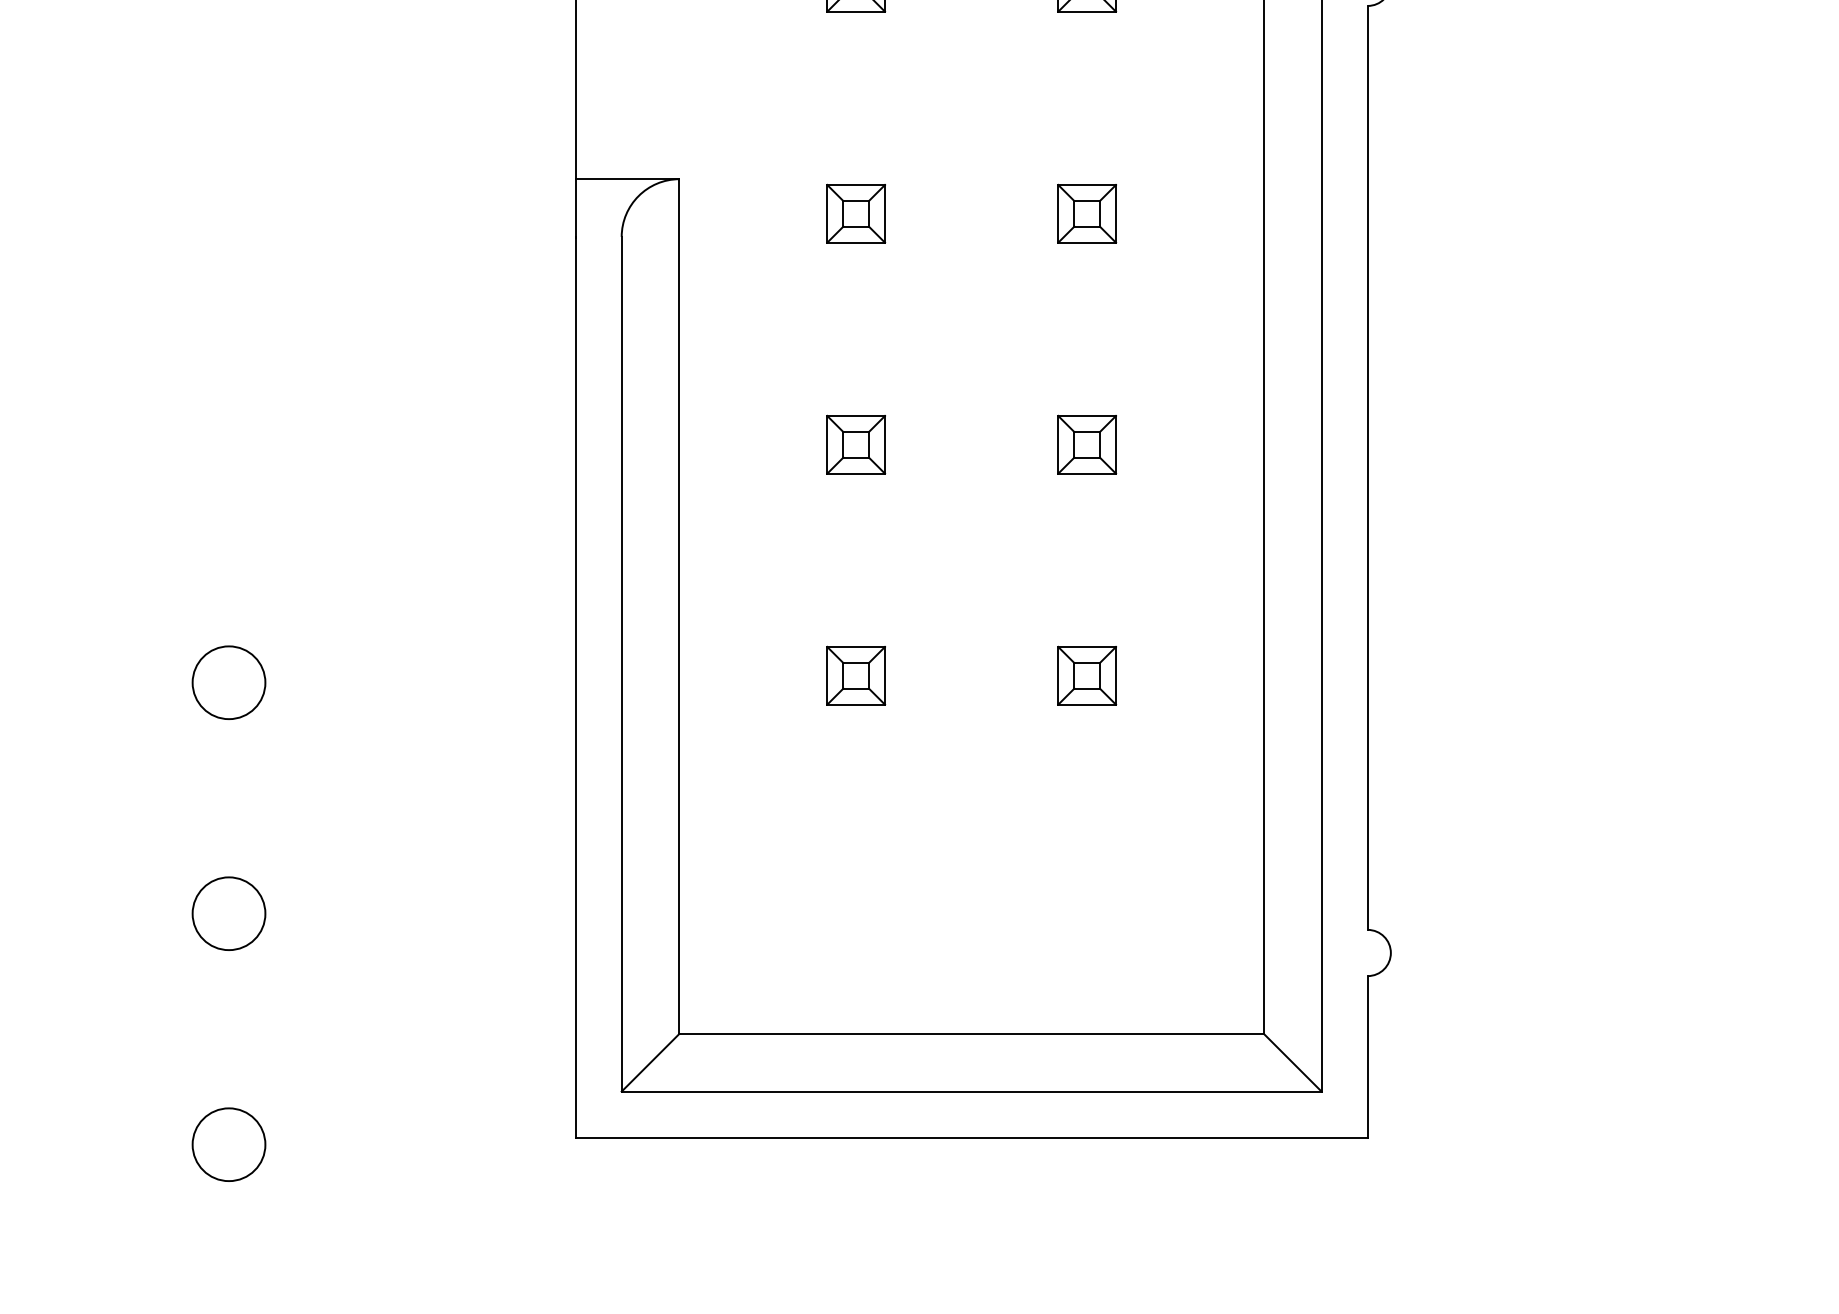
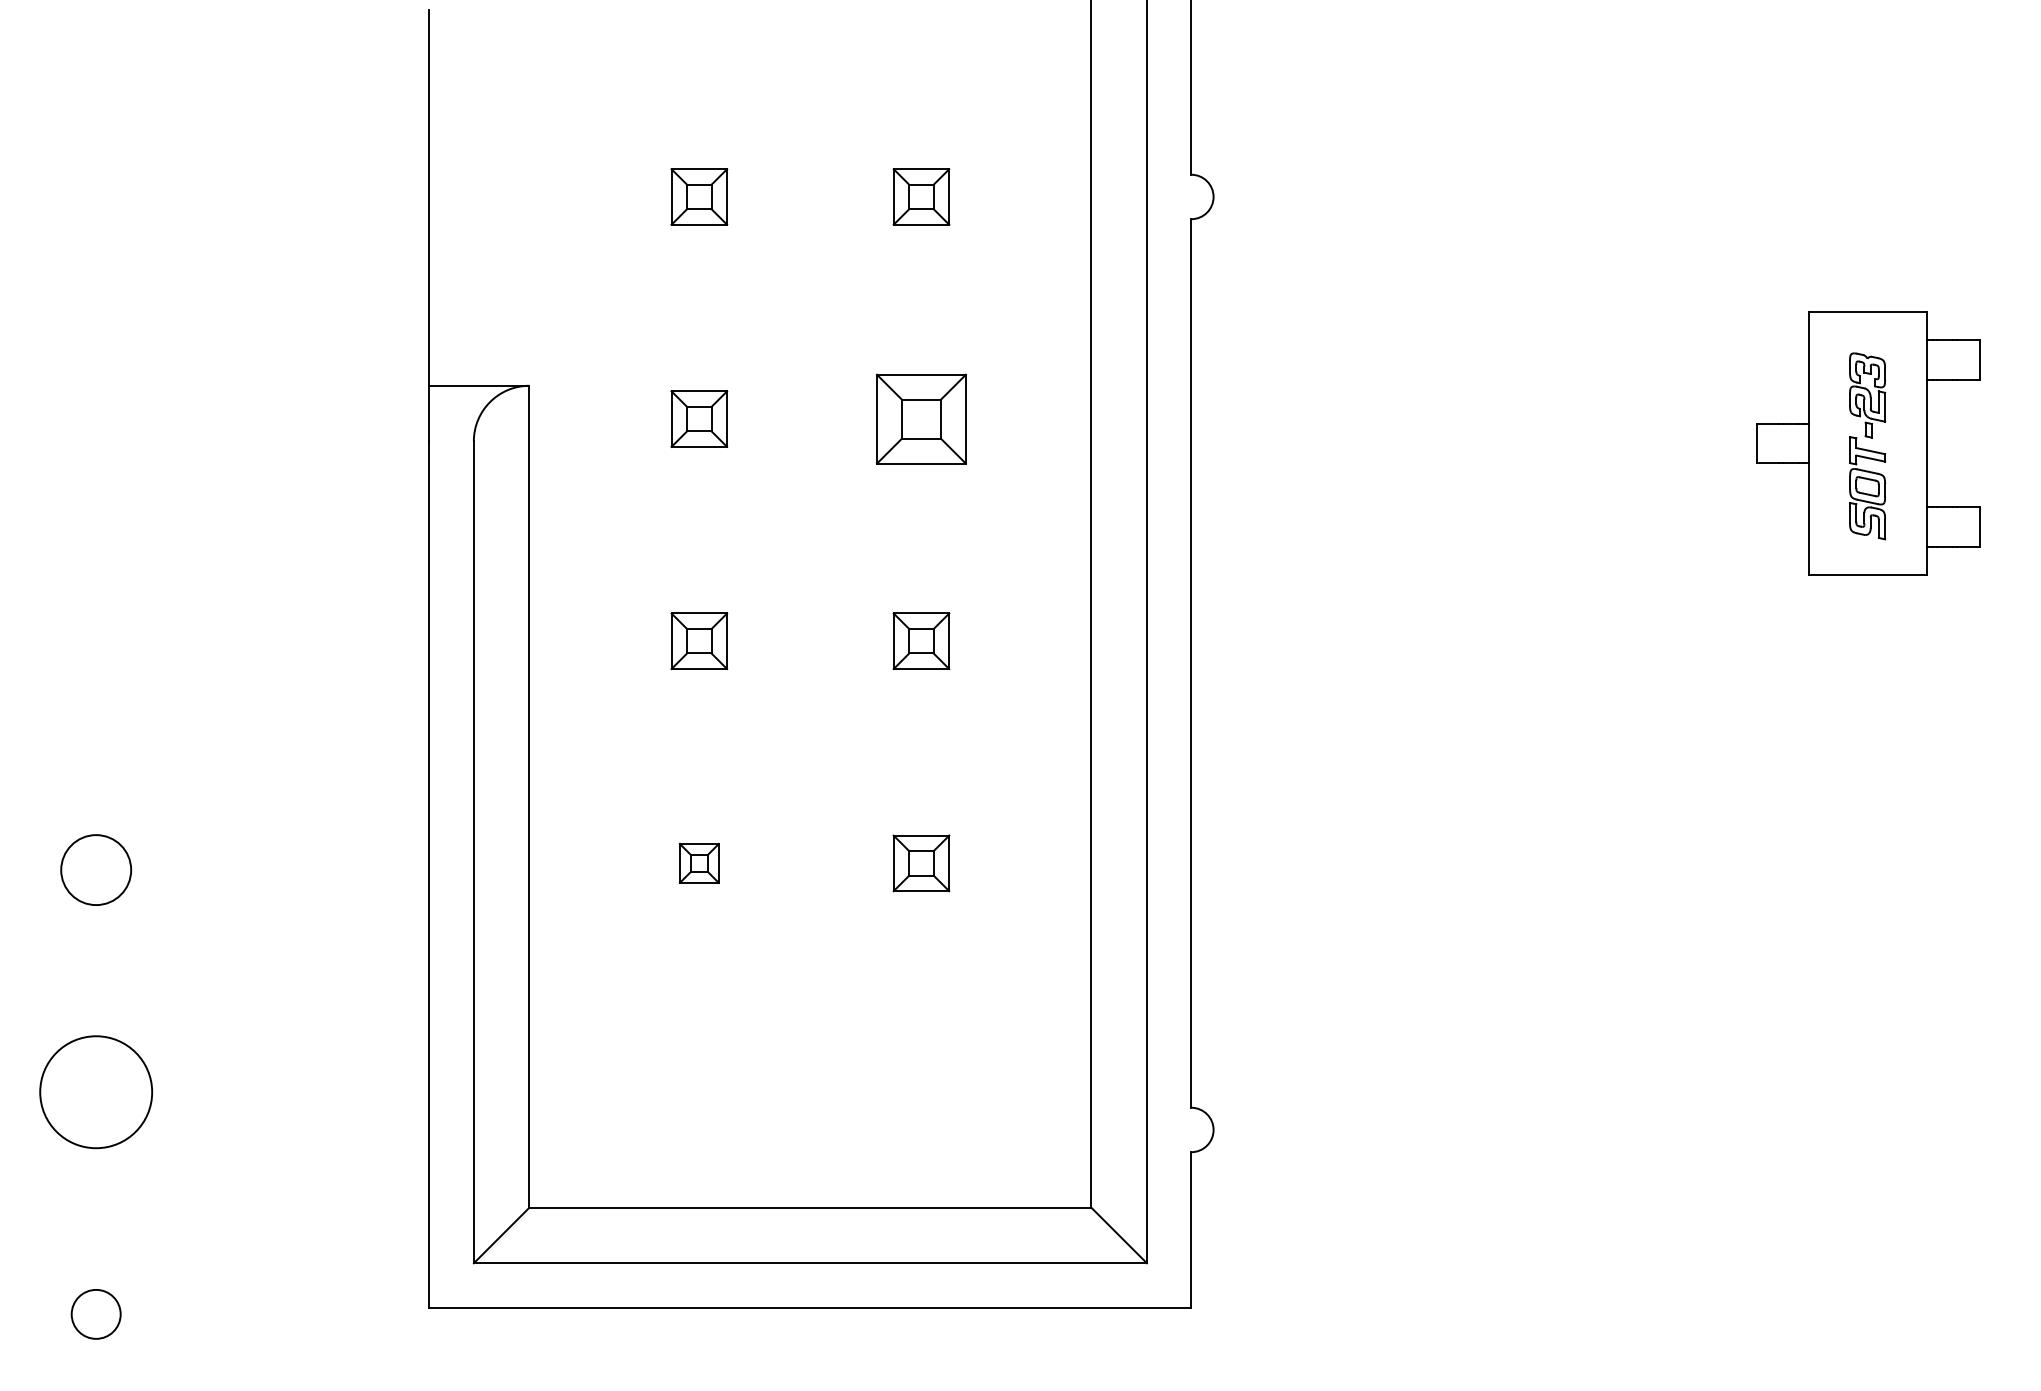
part: (1087, 213) -> (921, 418), size x1.6
part: (856, 675) -> (699, 863), size x0.7
circle: (229, 914) -> (96, 1092), size x1.6
circle: (229, 1144) -> (96, 1314), size x0.7

